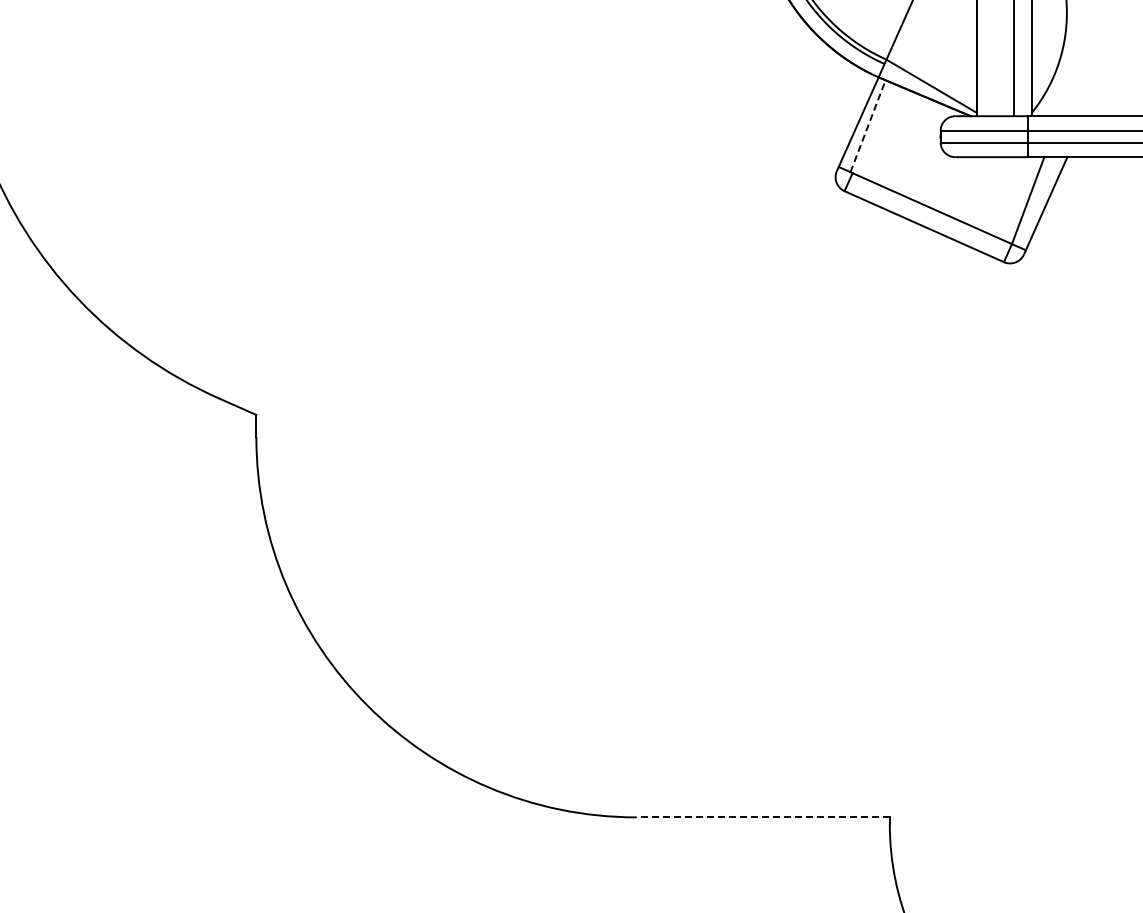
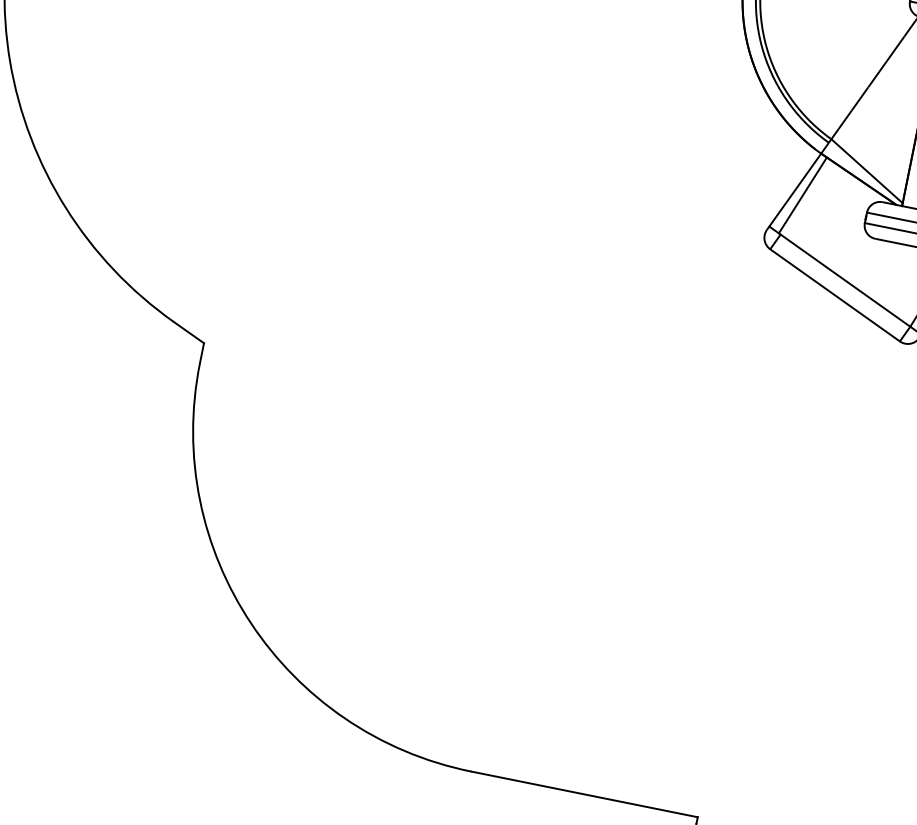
line: (868, 125) -> (803, 194), dashed -> solid
line: (762, 817) -> (583, 794), dashed -> solid

